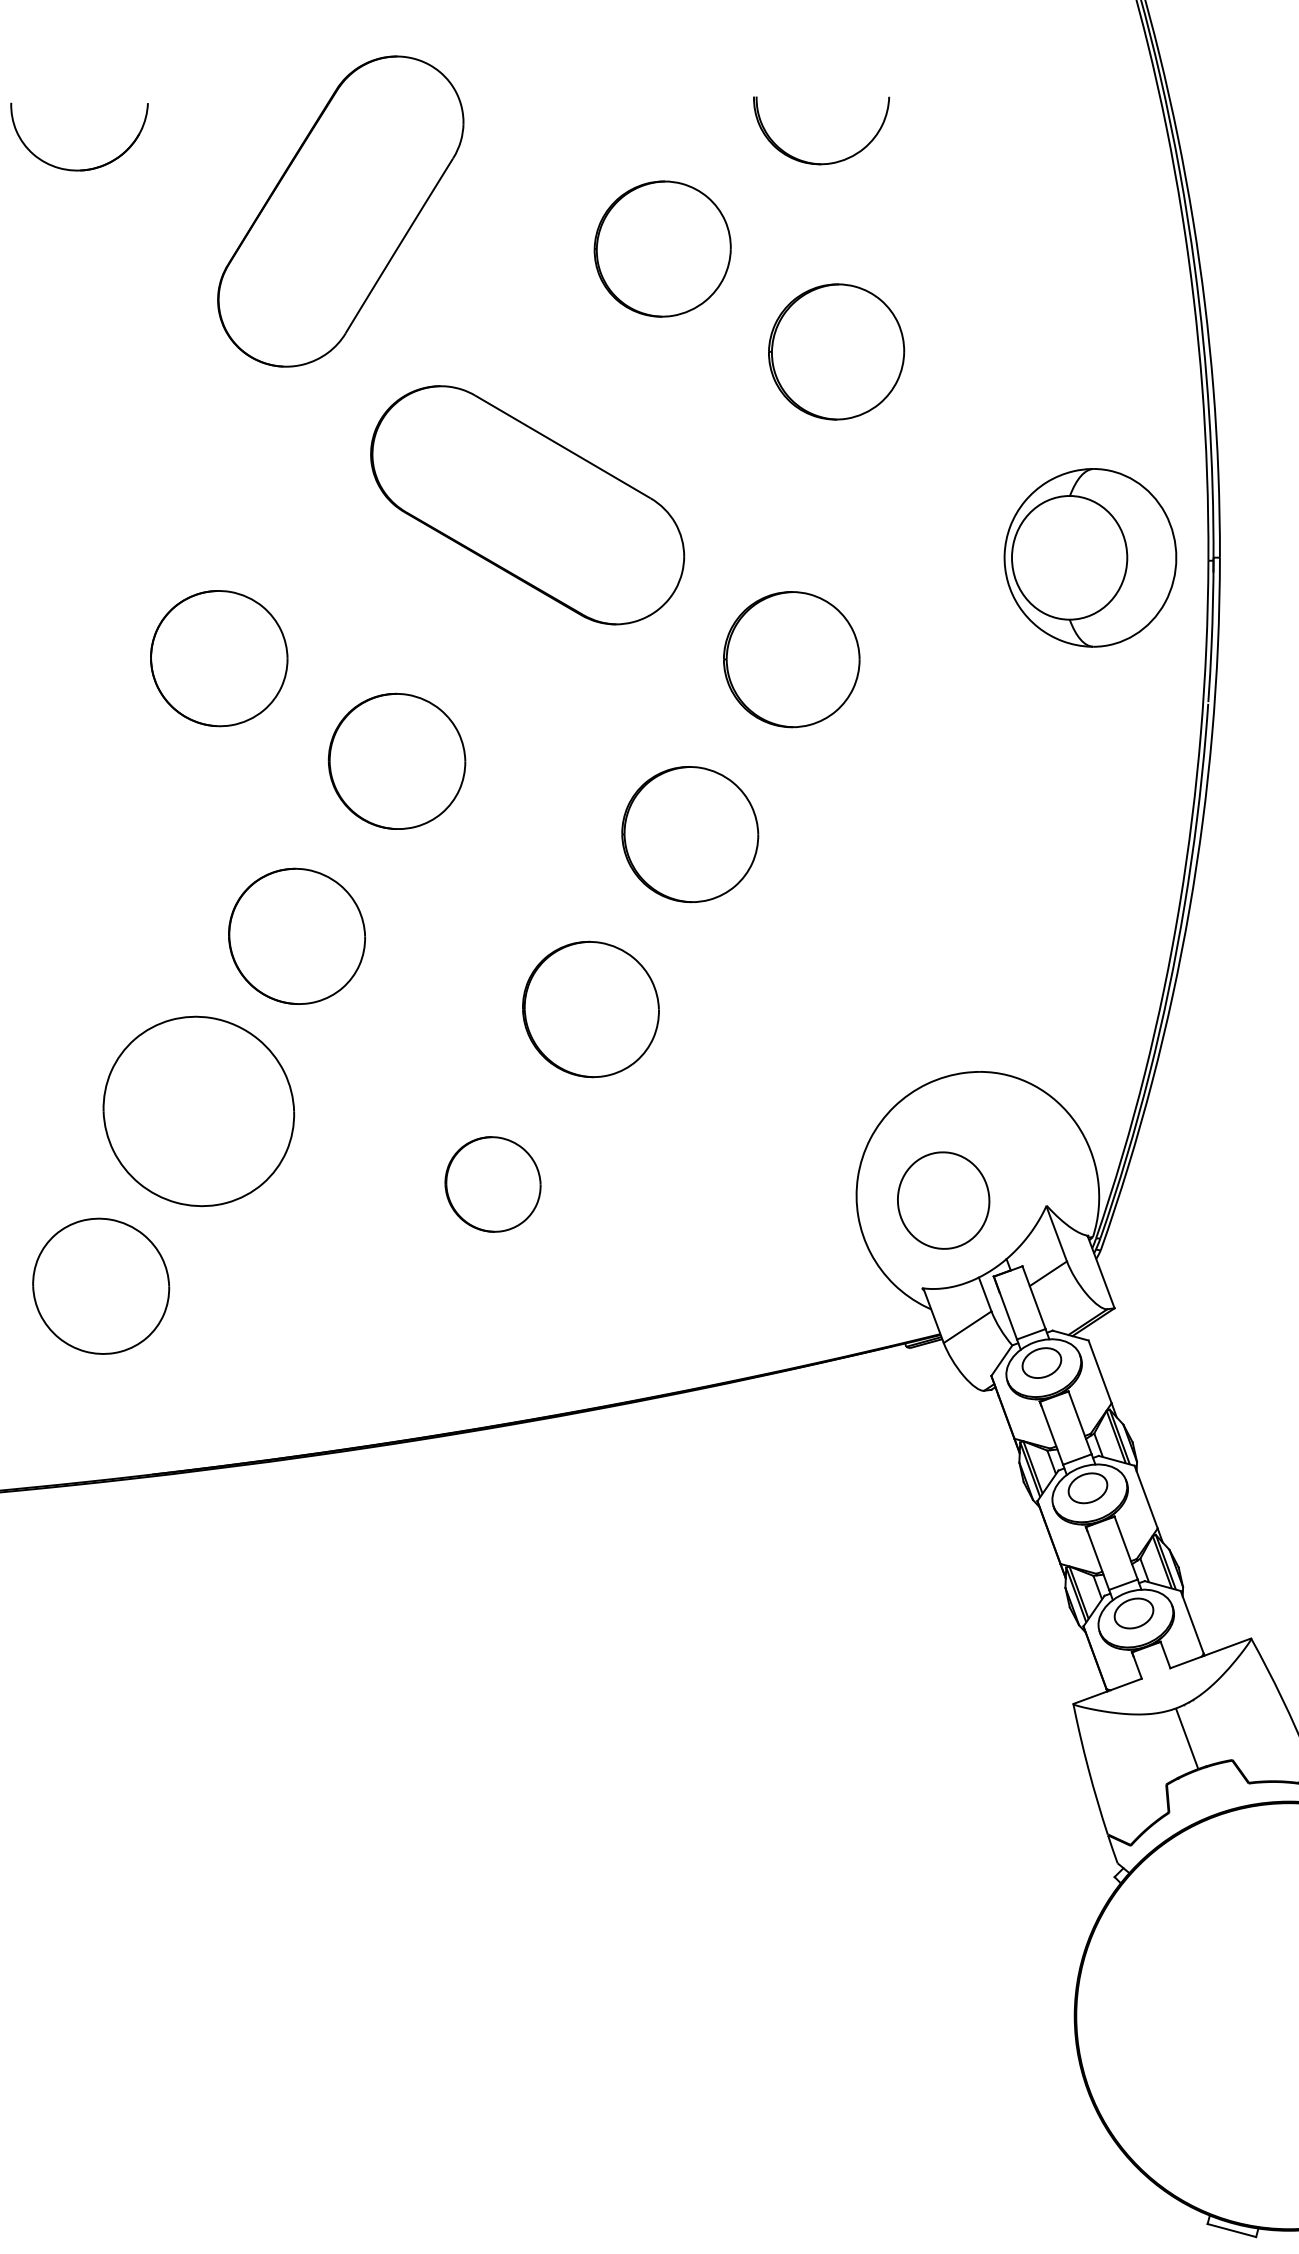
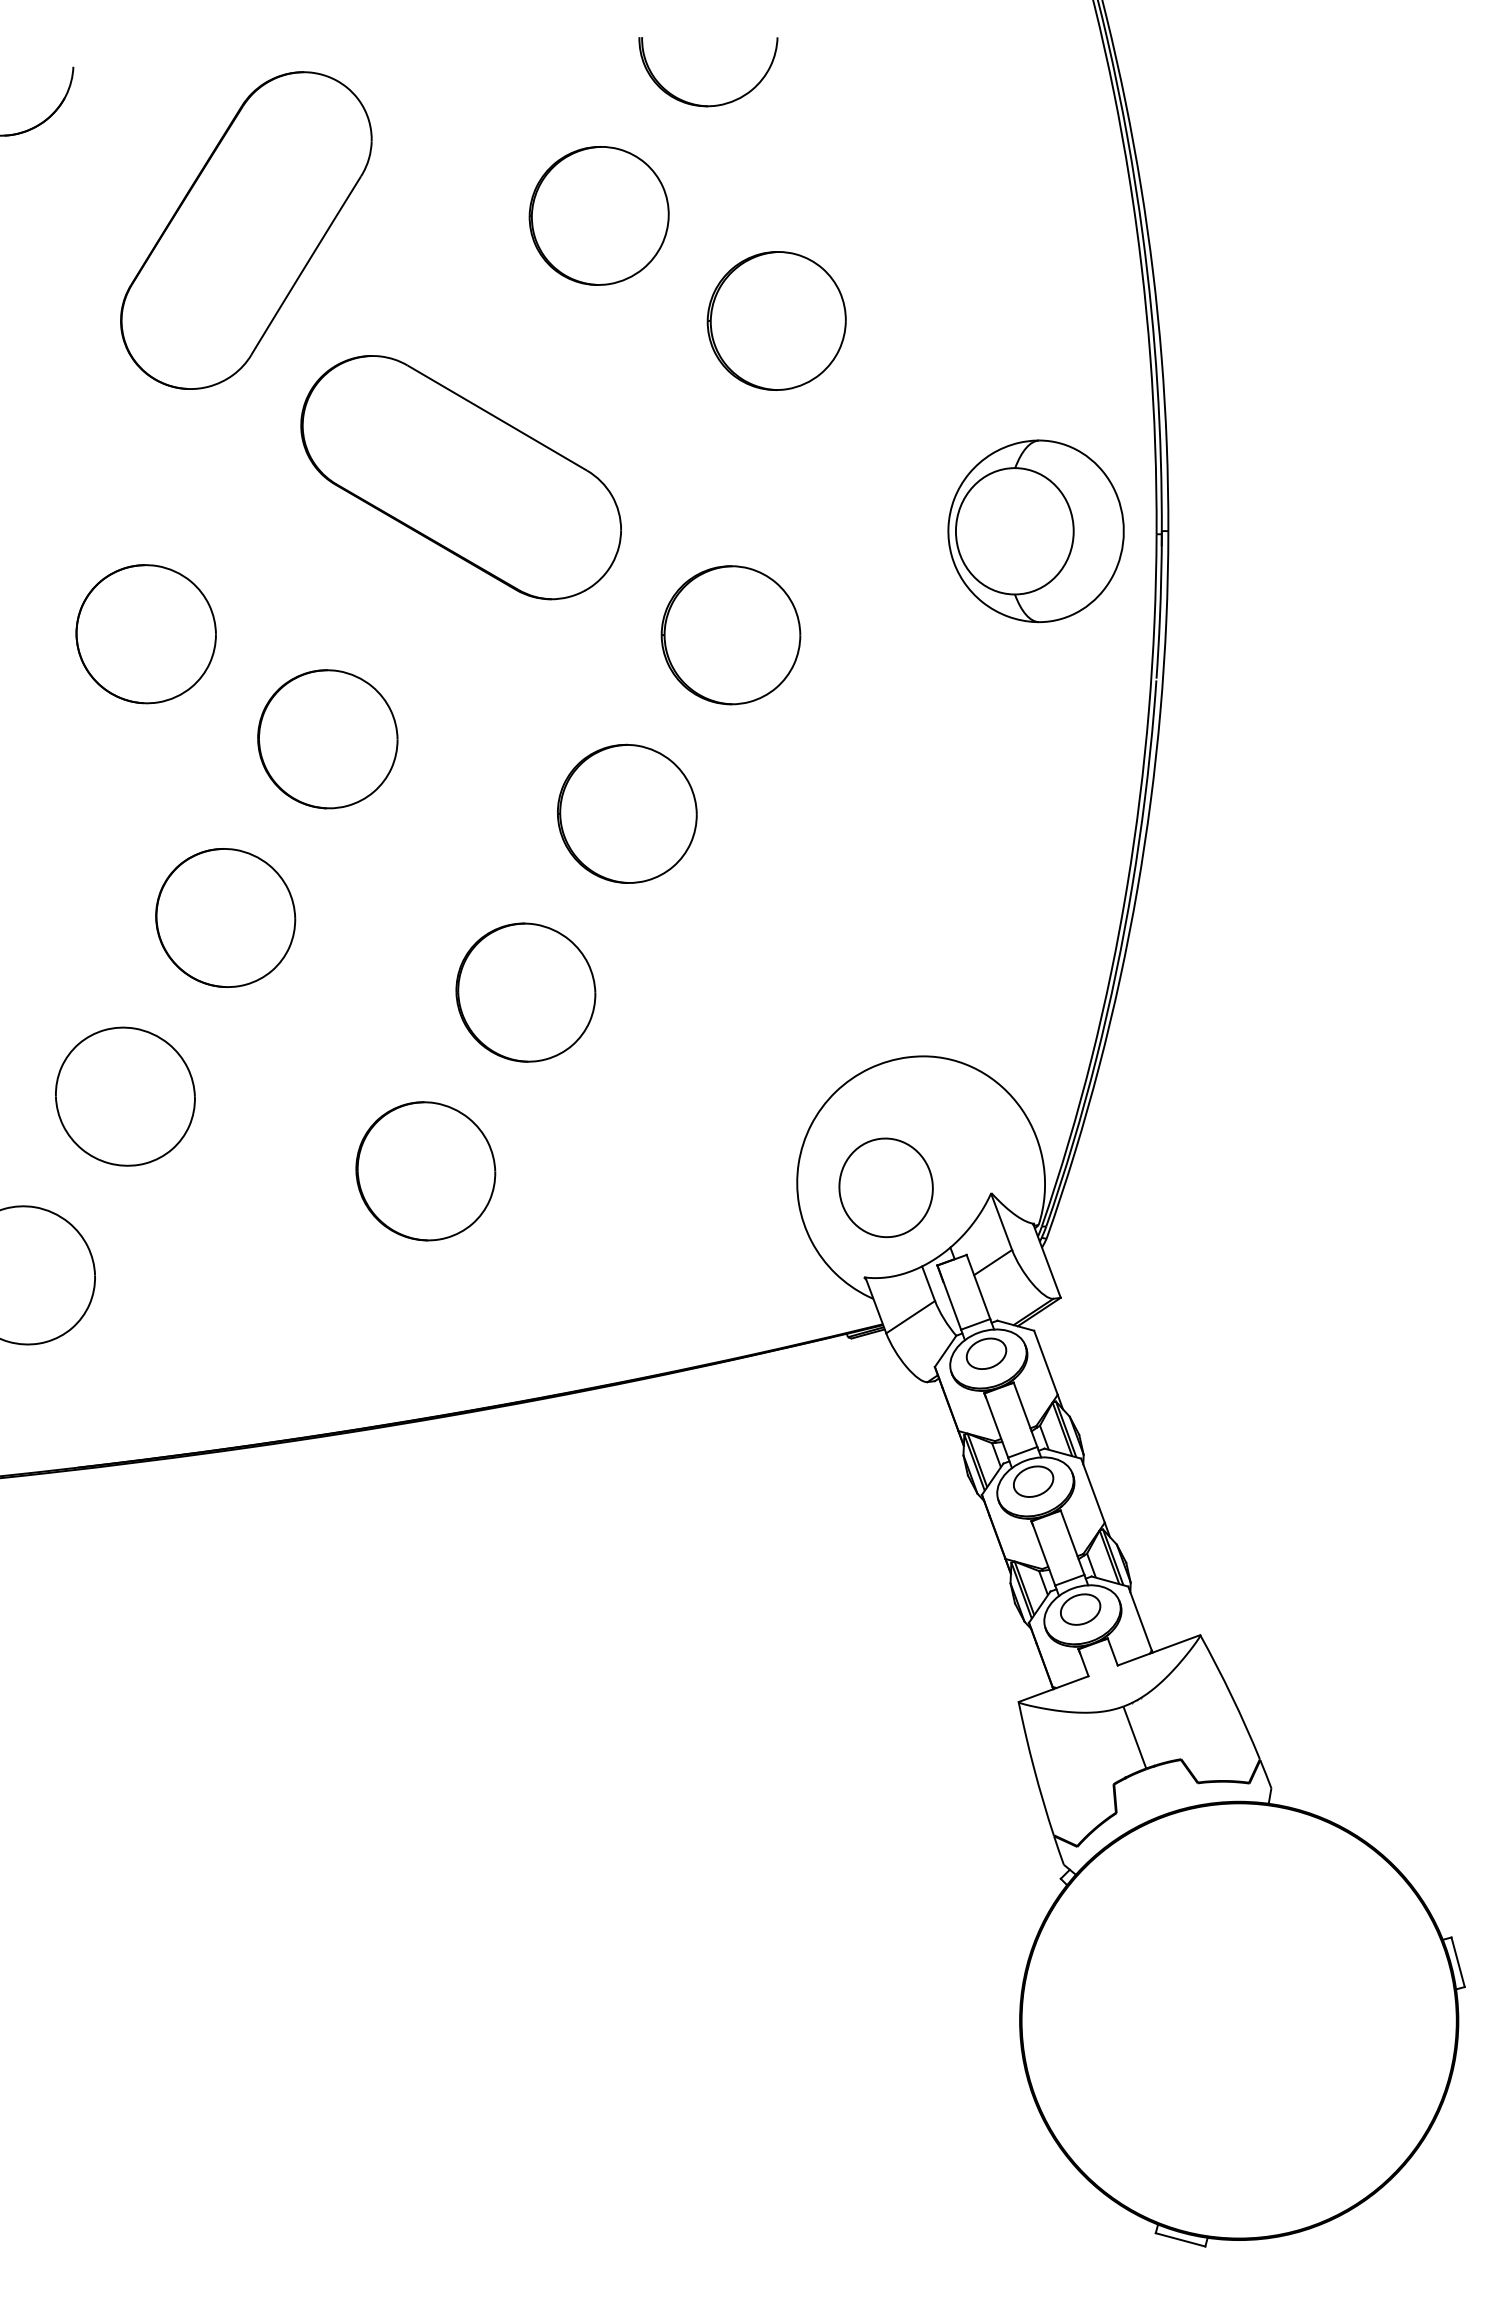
part: (814, 162) -> (701, 104), moved
part: (340, 211) -> (246, 230), moved
part: (198, 1111) -> (125, 1096), size x0.71
part: (492, 1184) -> (425, 1171), size x1.43

